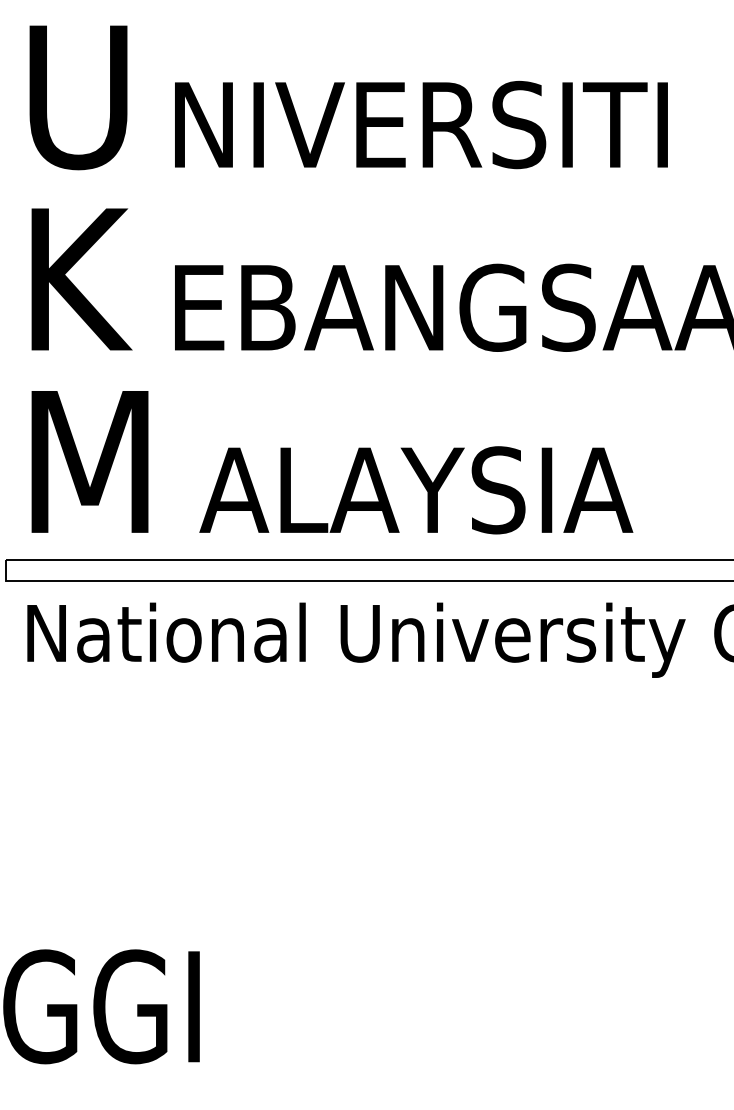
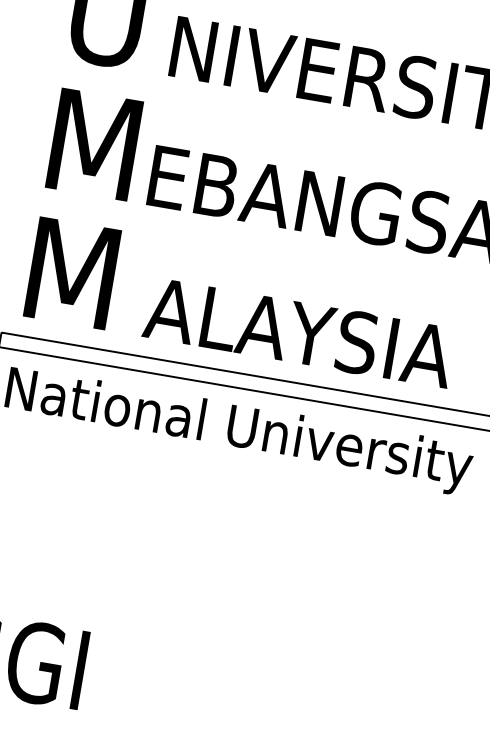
text: (98, 279) -> (100, 145), K -> M

